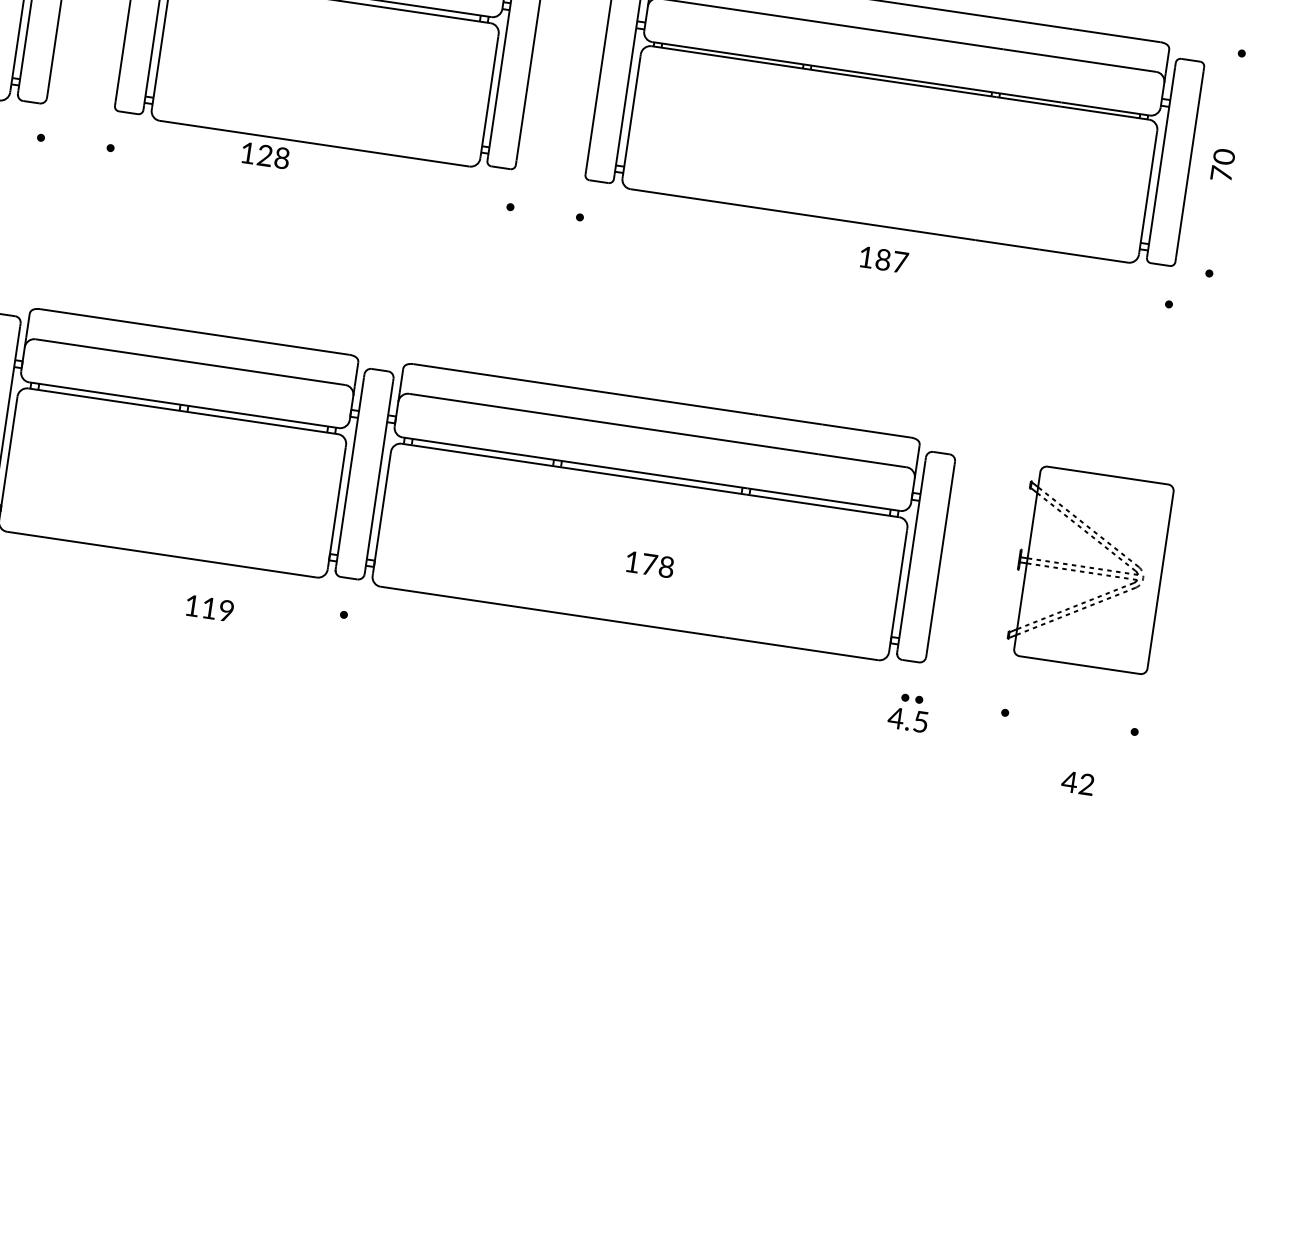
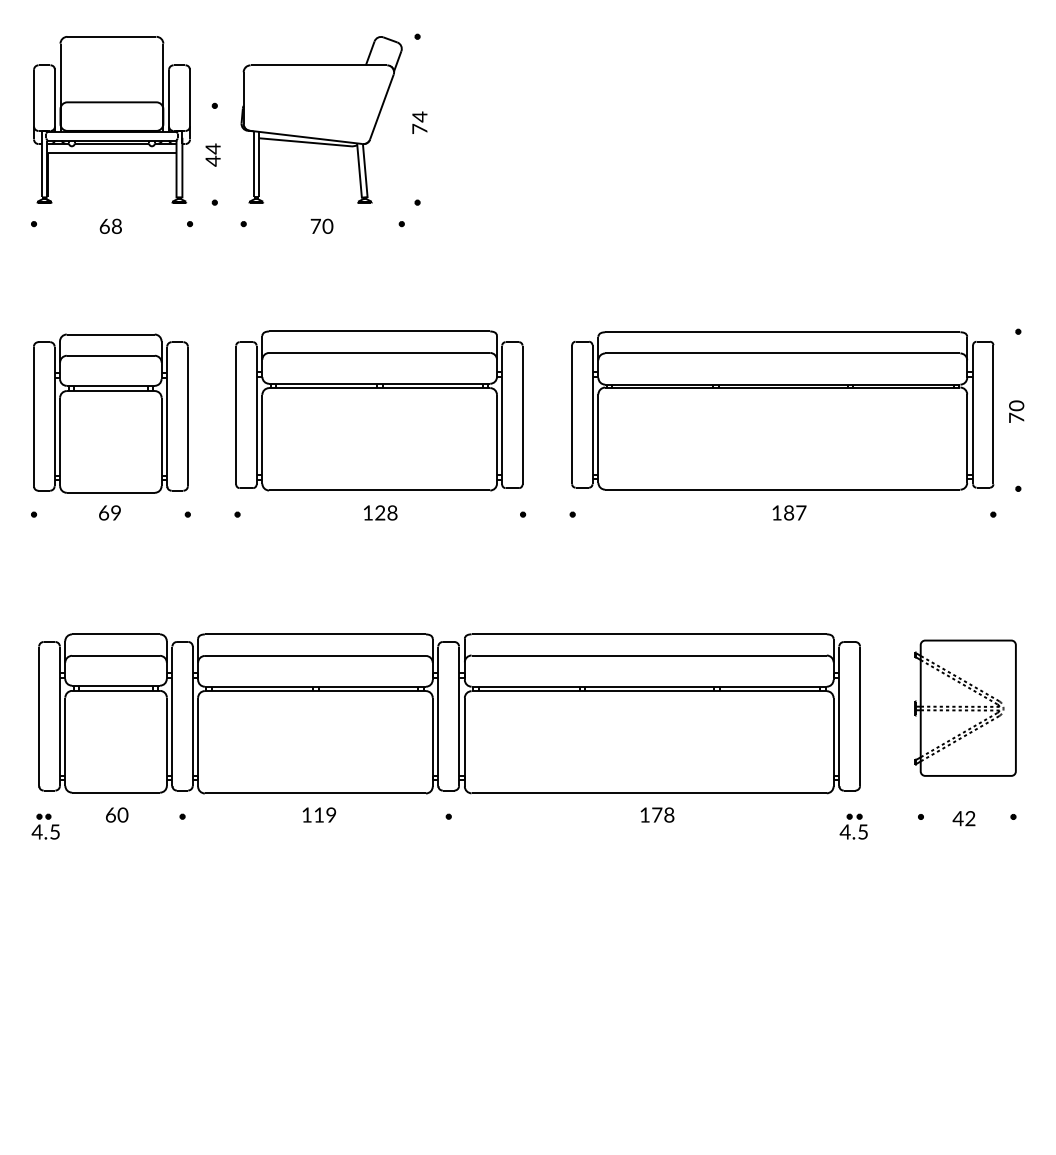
text: (265, 155) -> (380, 512), moved
text: (650, 563) -> (657, 814), moved
text: (210, 607) -> (319, 814), moved
text: (1077, 782) -> (963, 818), moved

